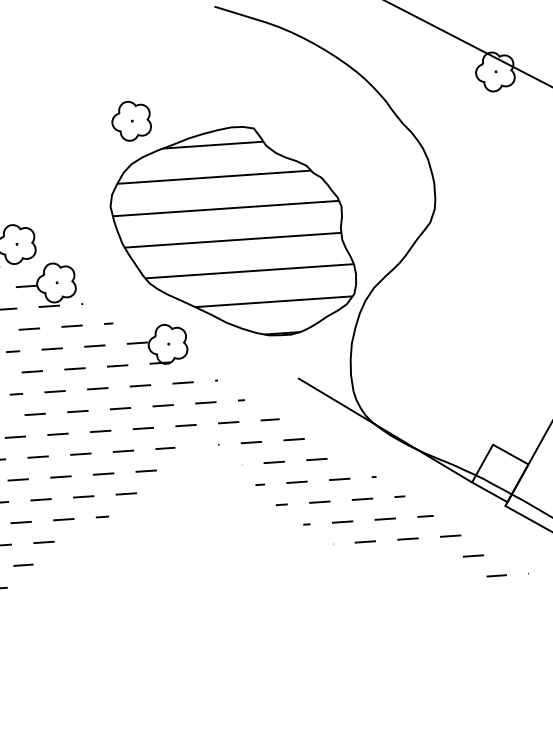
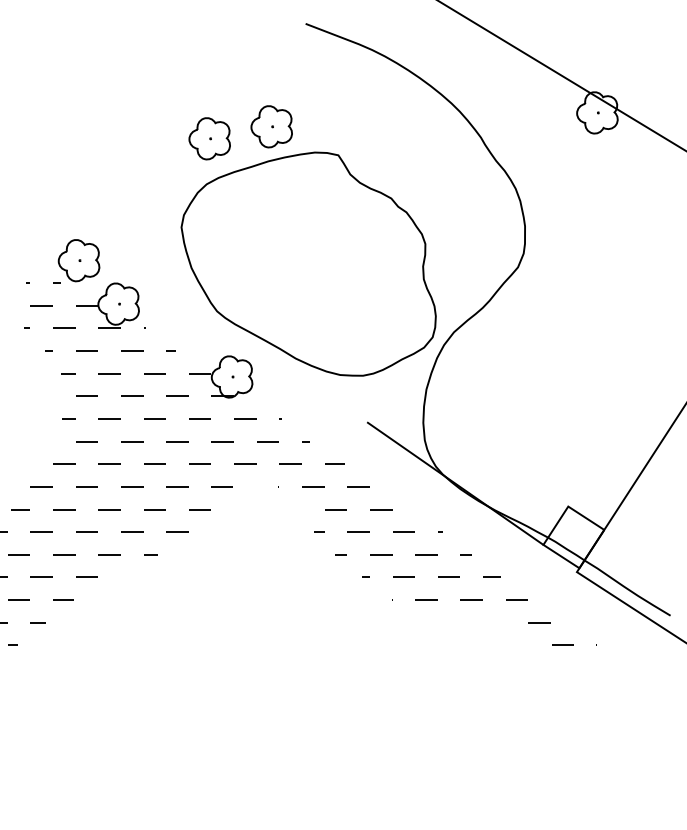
part: (188, 105) -> (271, 126), added
hatch: (233, 239) -> (308, 271), removed

